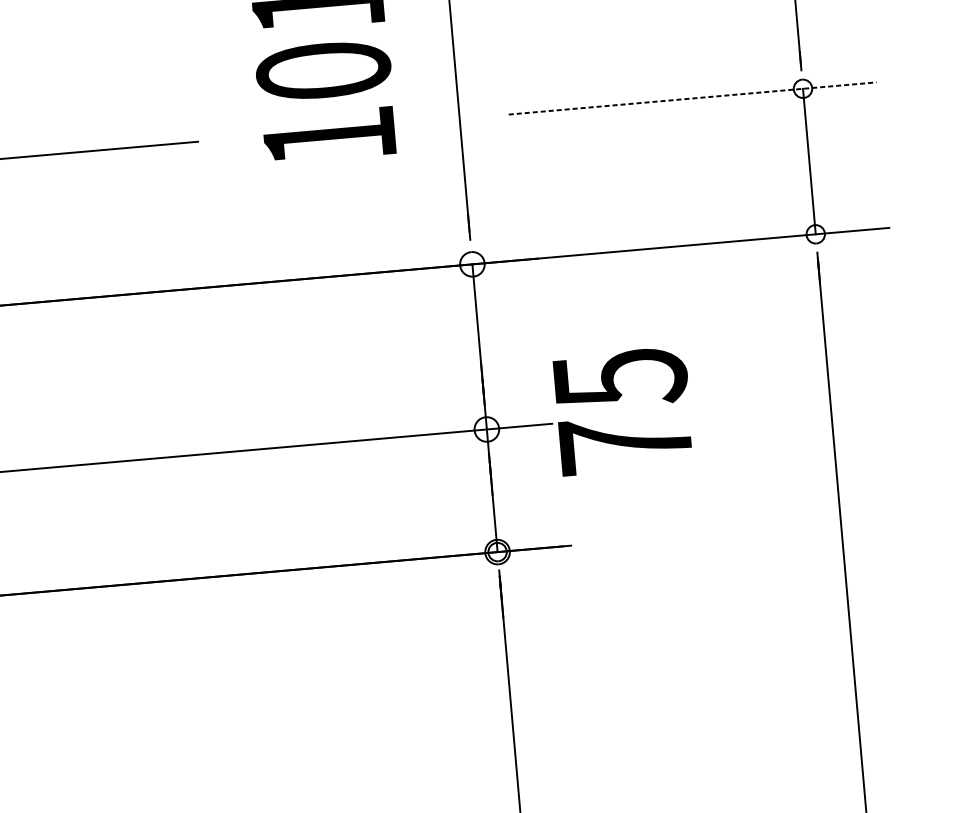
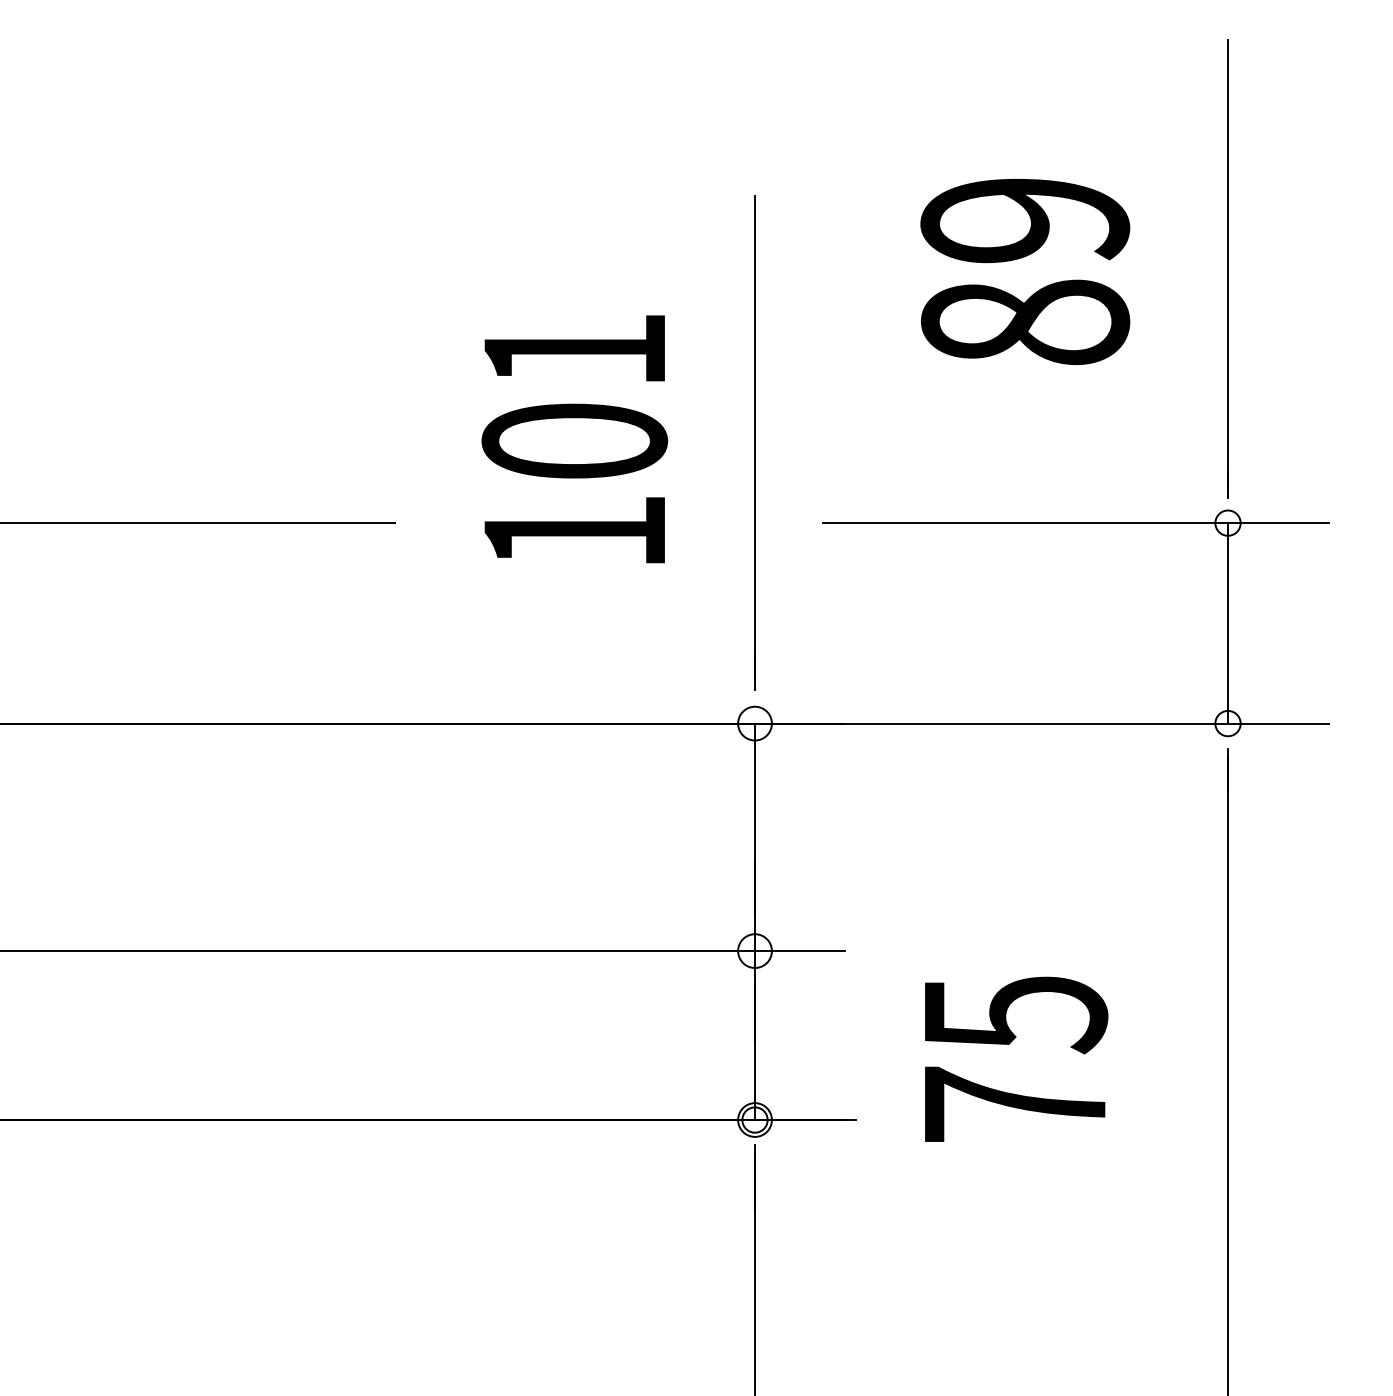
line: (693, 98) -> (1076, 523), dashed -> solid
text: (623, 410) -> (1016, 1058), moved

